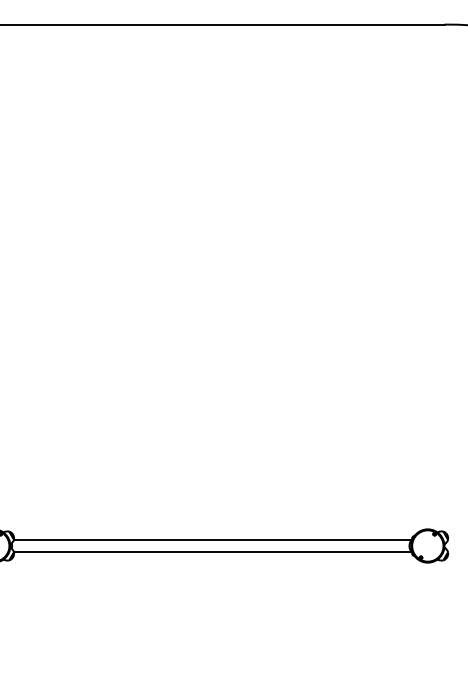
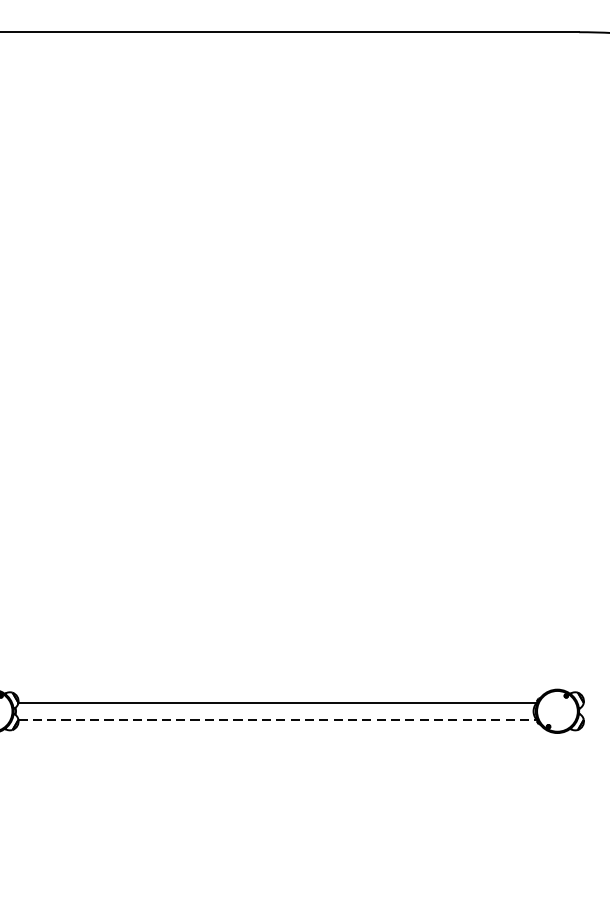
line: (212, 552) -> (276, 719), solid -> dashed

